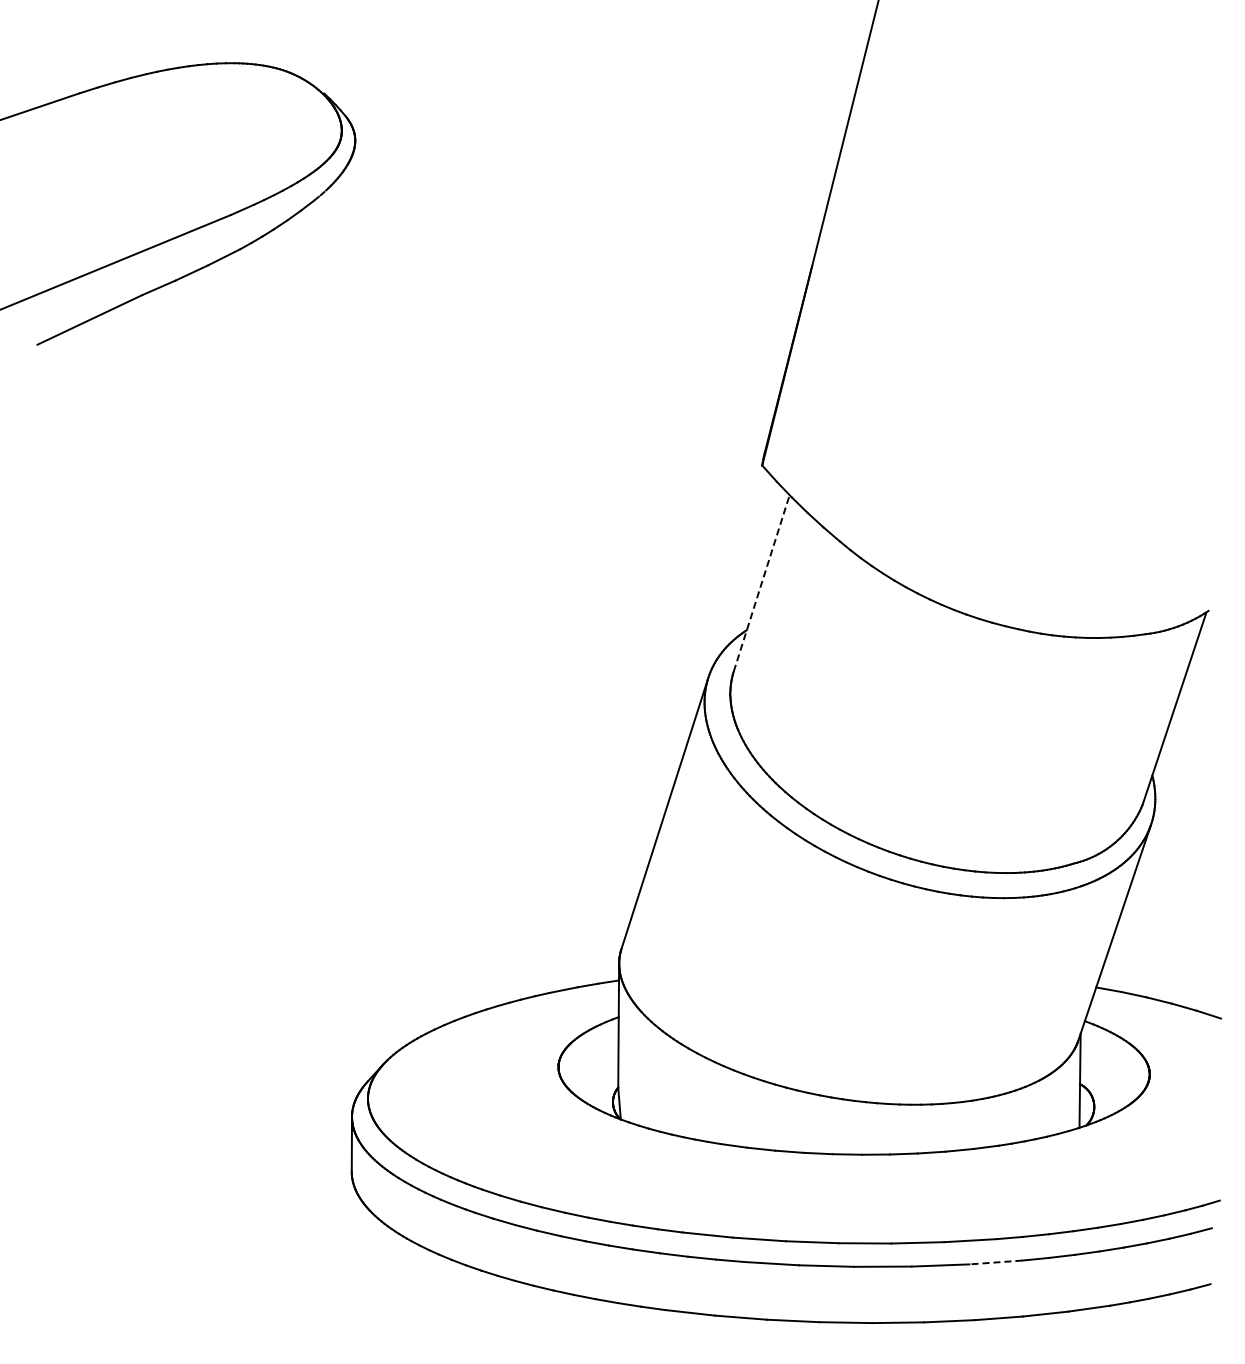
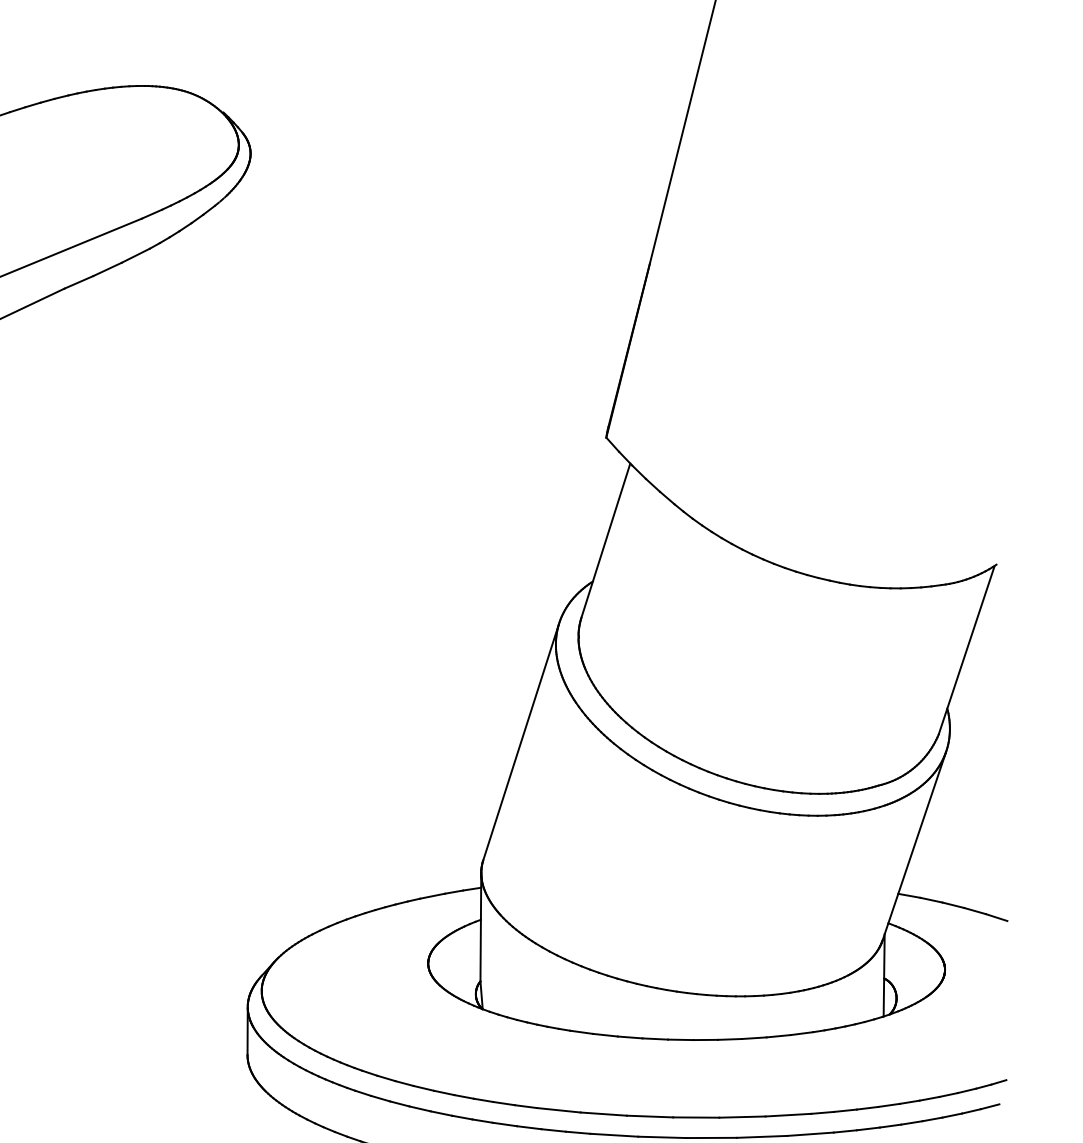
line: (761, 583) -> (605, 540), dashed -> solid
line: (995, 1262) -> (810, 1134), dashed -> solid

